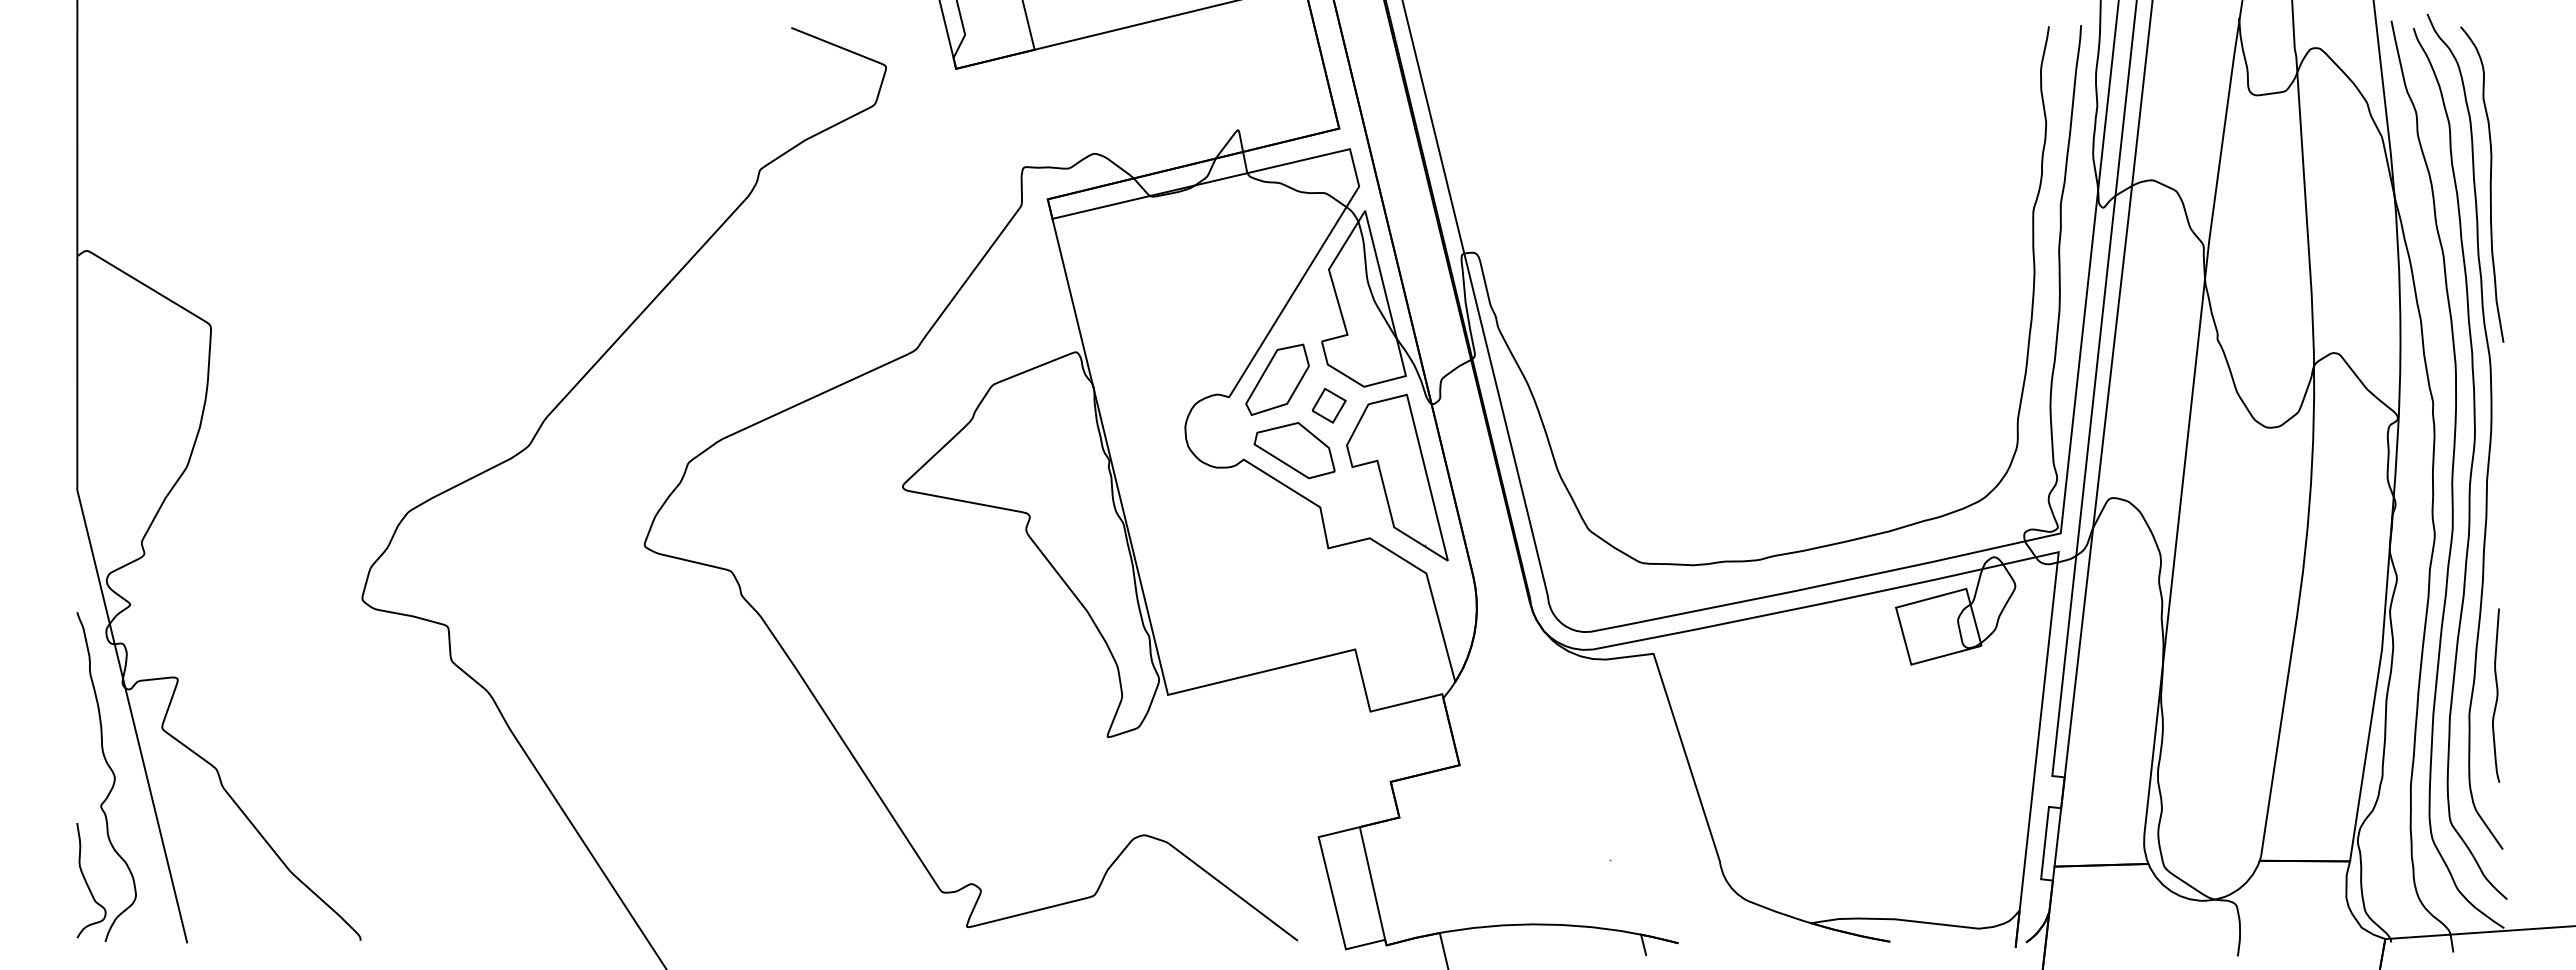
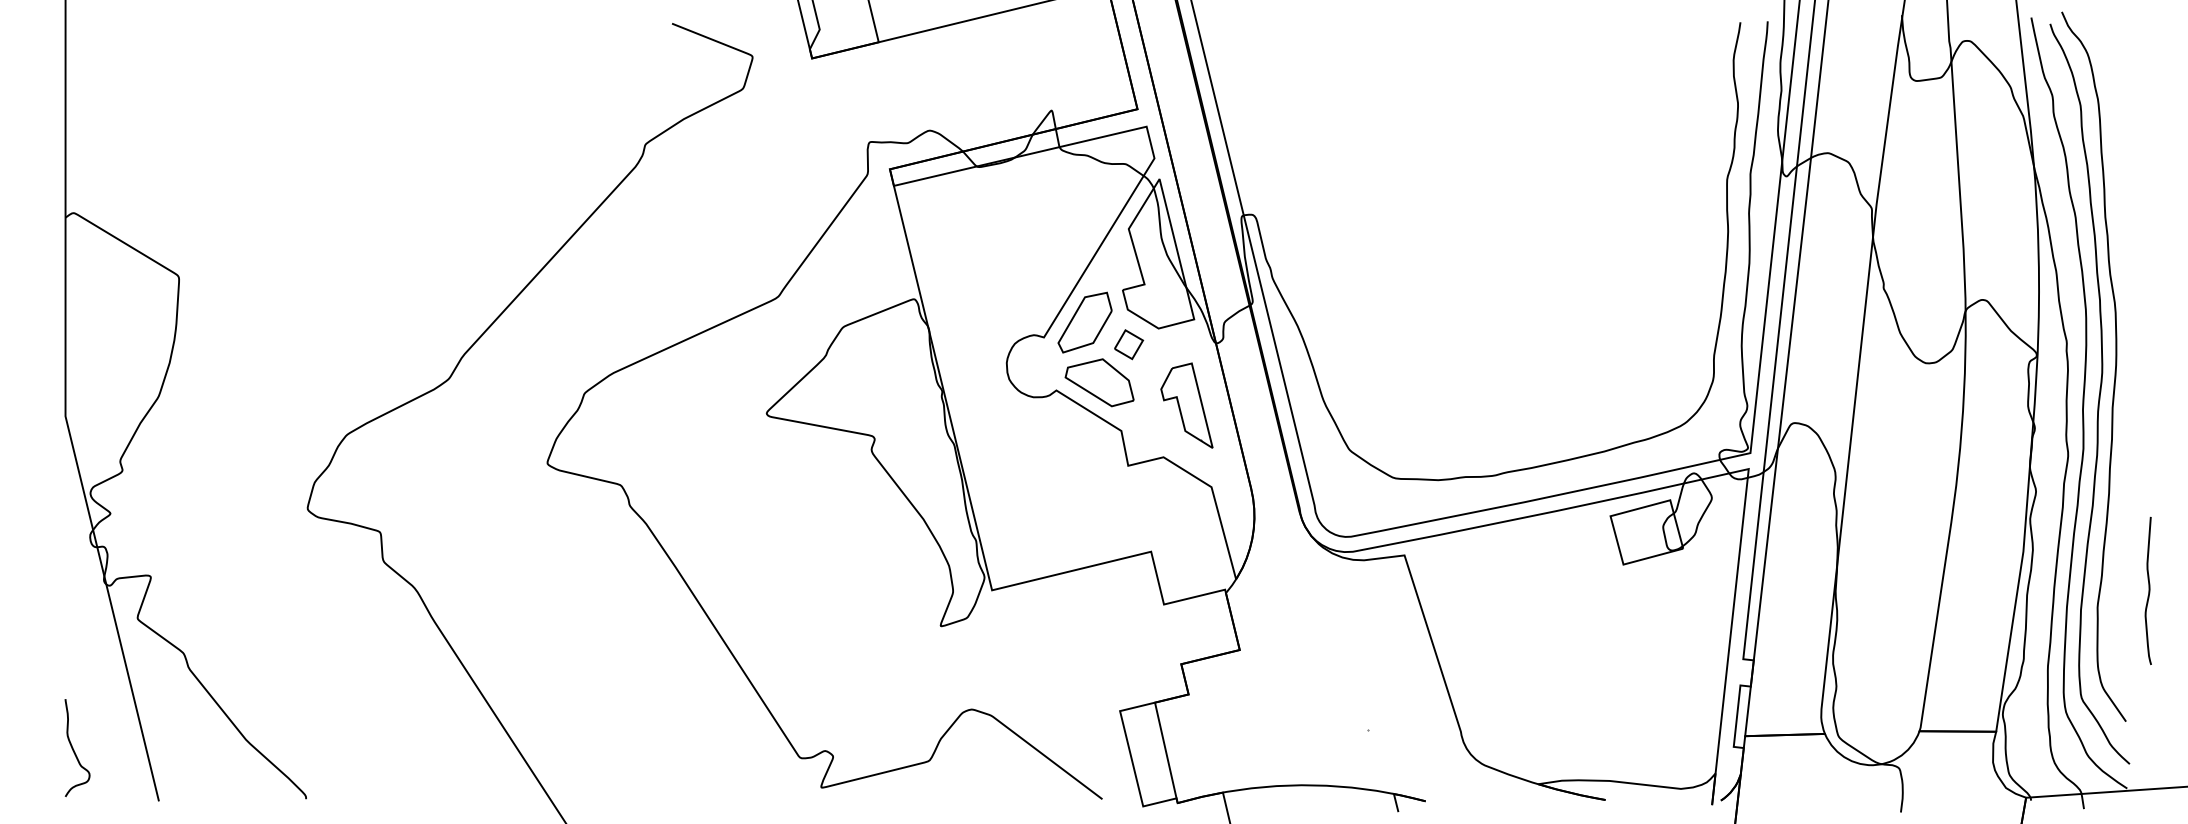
curve: (2489, 184) -> (2114, 156), removed
part: (1397, 477) -> (1187, 405), size x0.6
curve: (2496, 695) -> (2148, 590), moved
curve: (112, 774) -> (95, 657), removed

